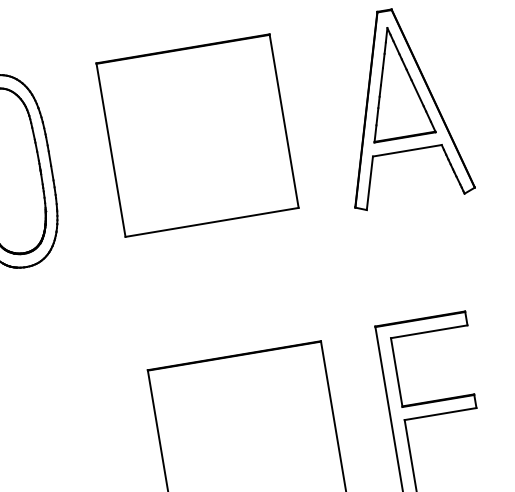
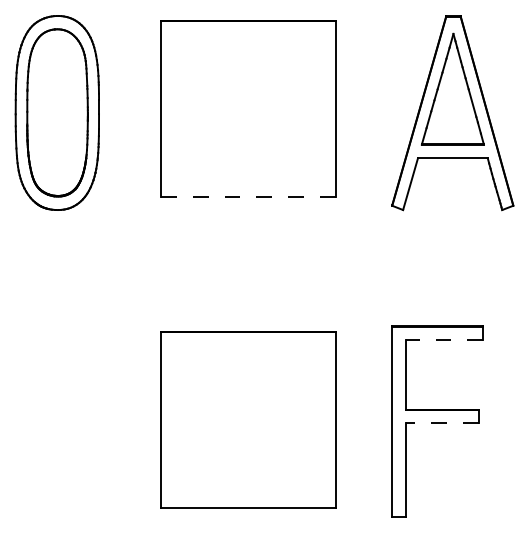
line: (212, 222) -> (248, 196), solid -> dashed
line: (429, 331) -> (444, 340), solid -> dashed
line: (439, 414) -> (441, 423), solid -> dashed

